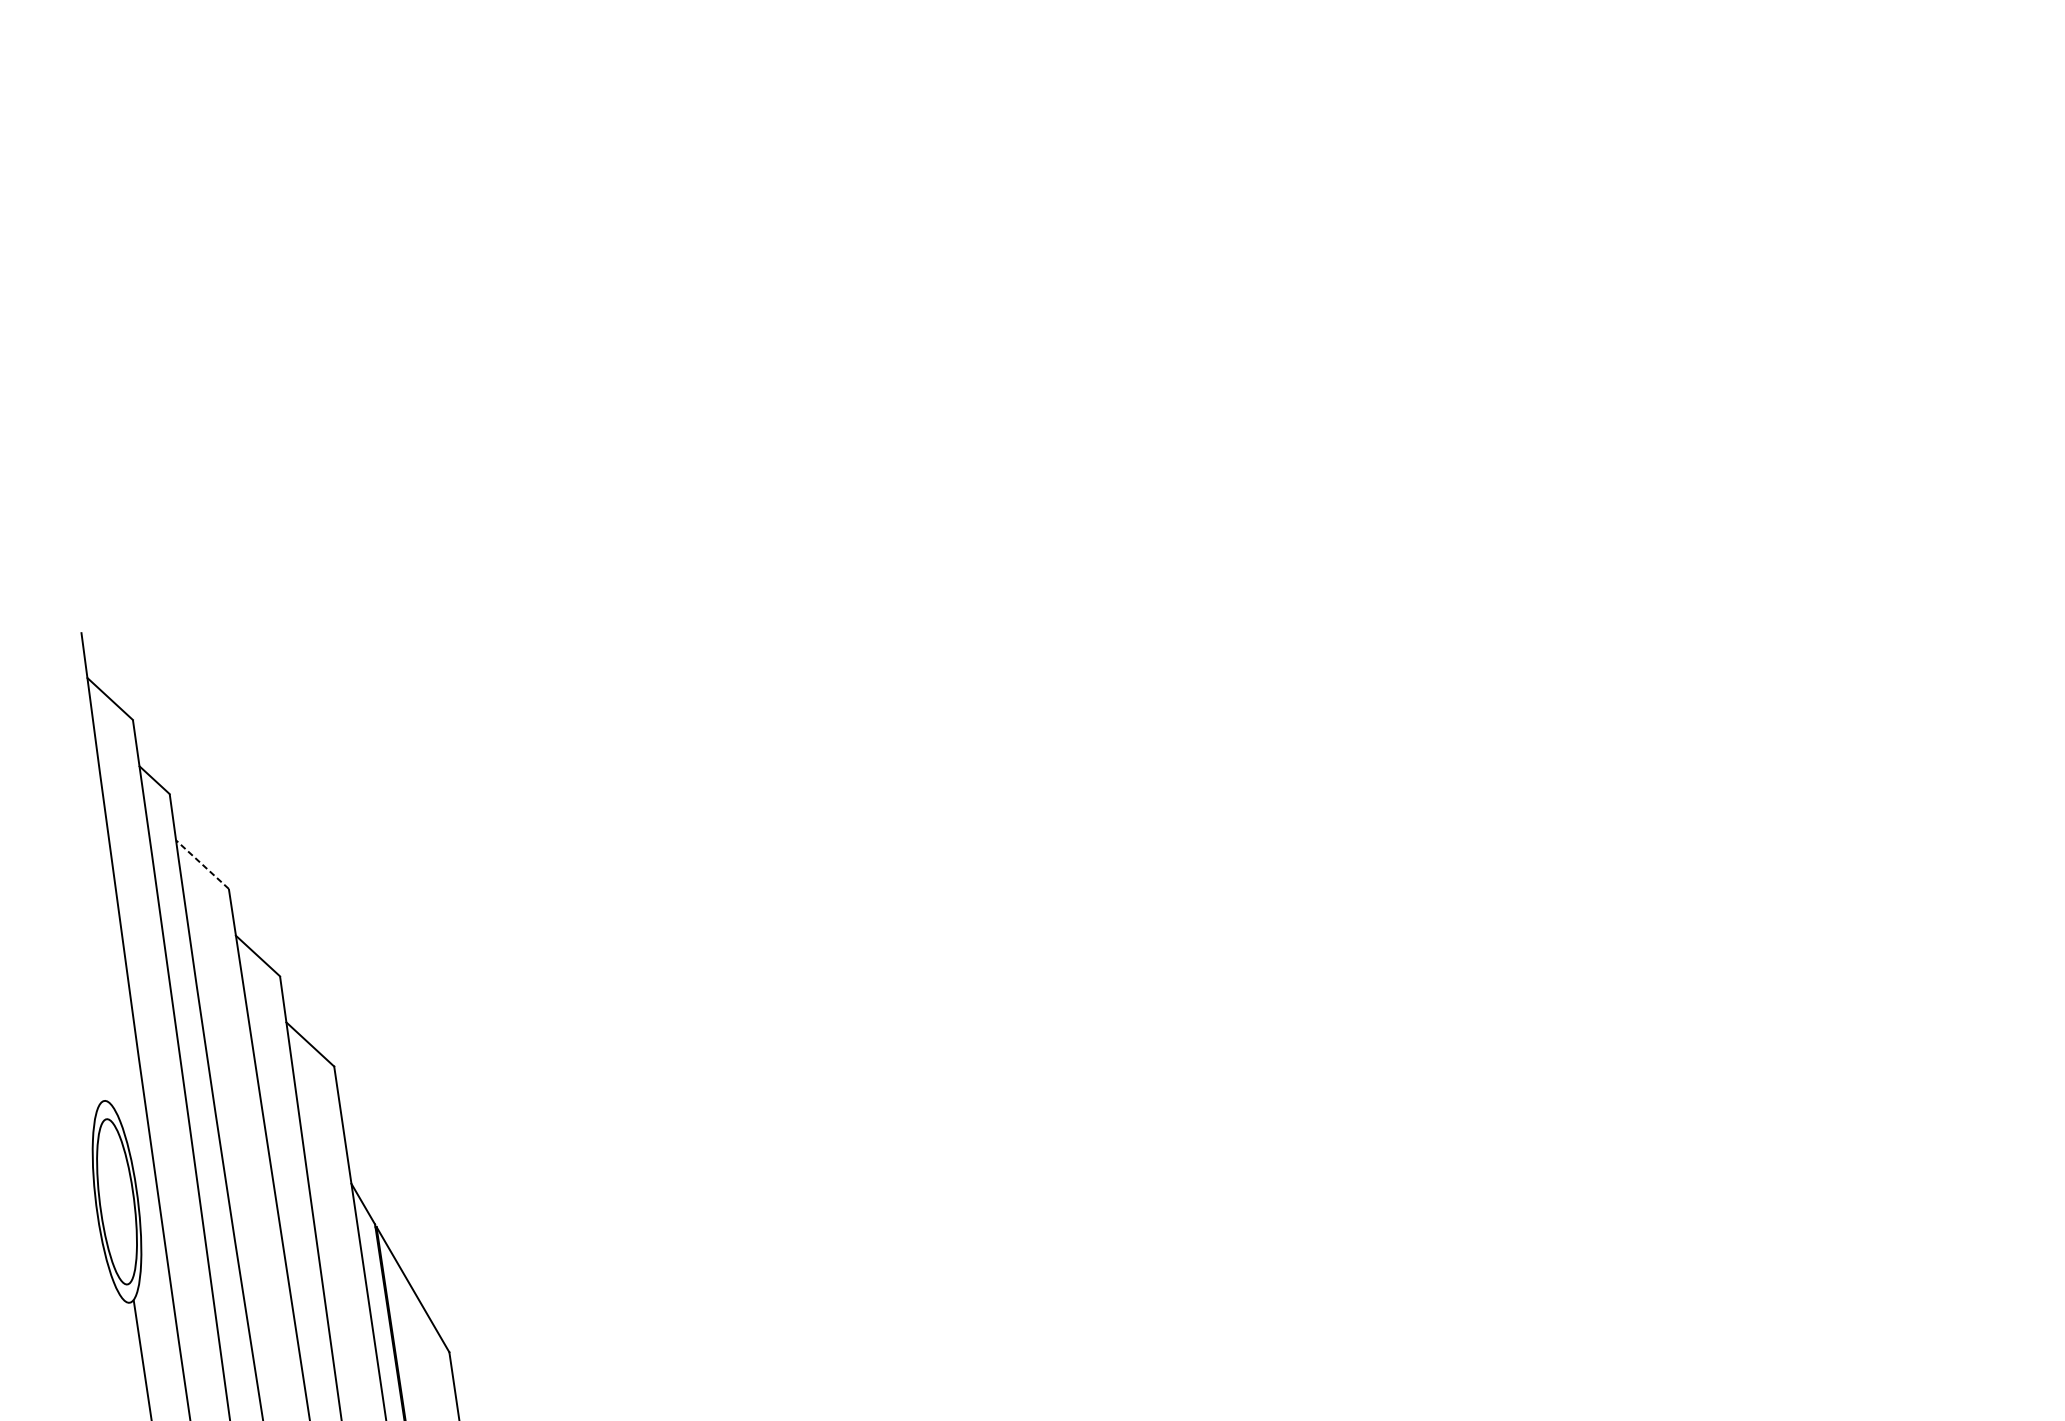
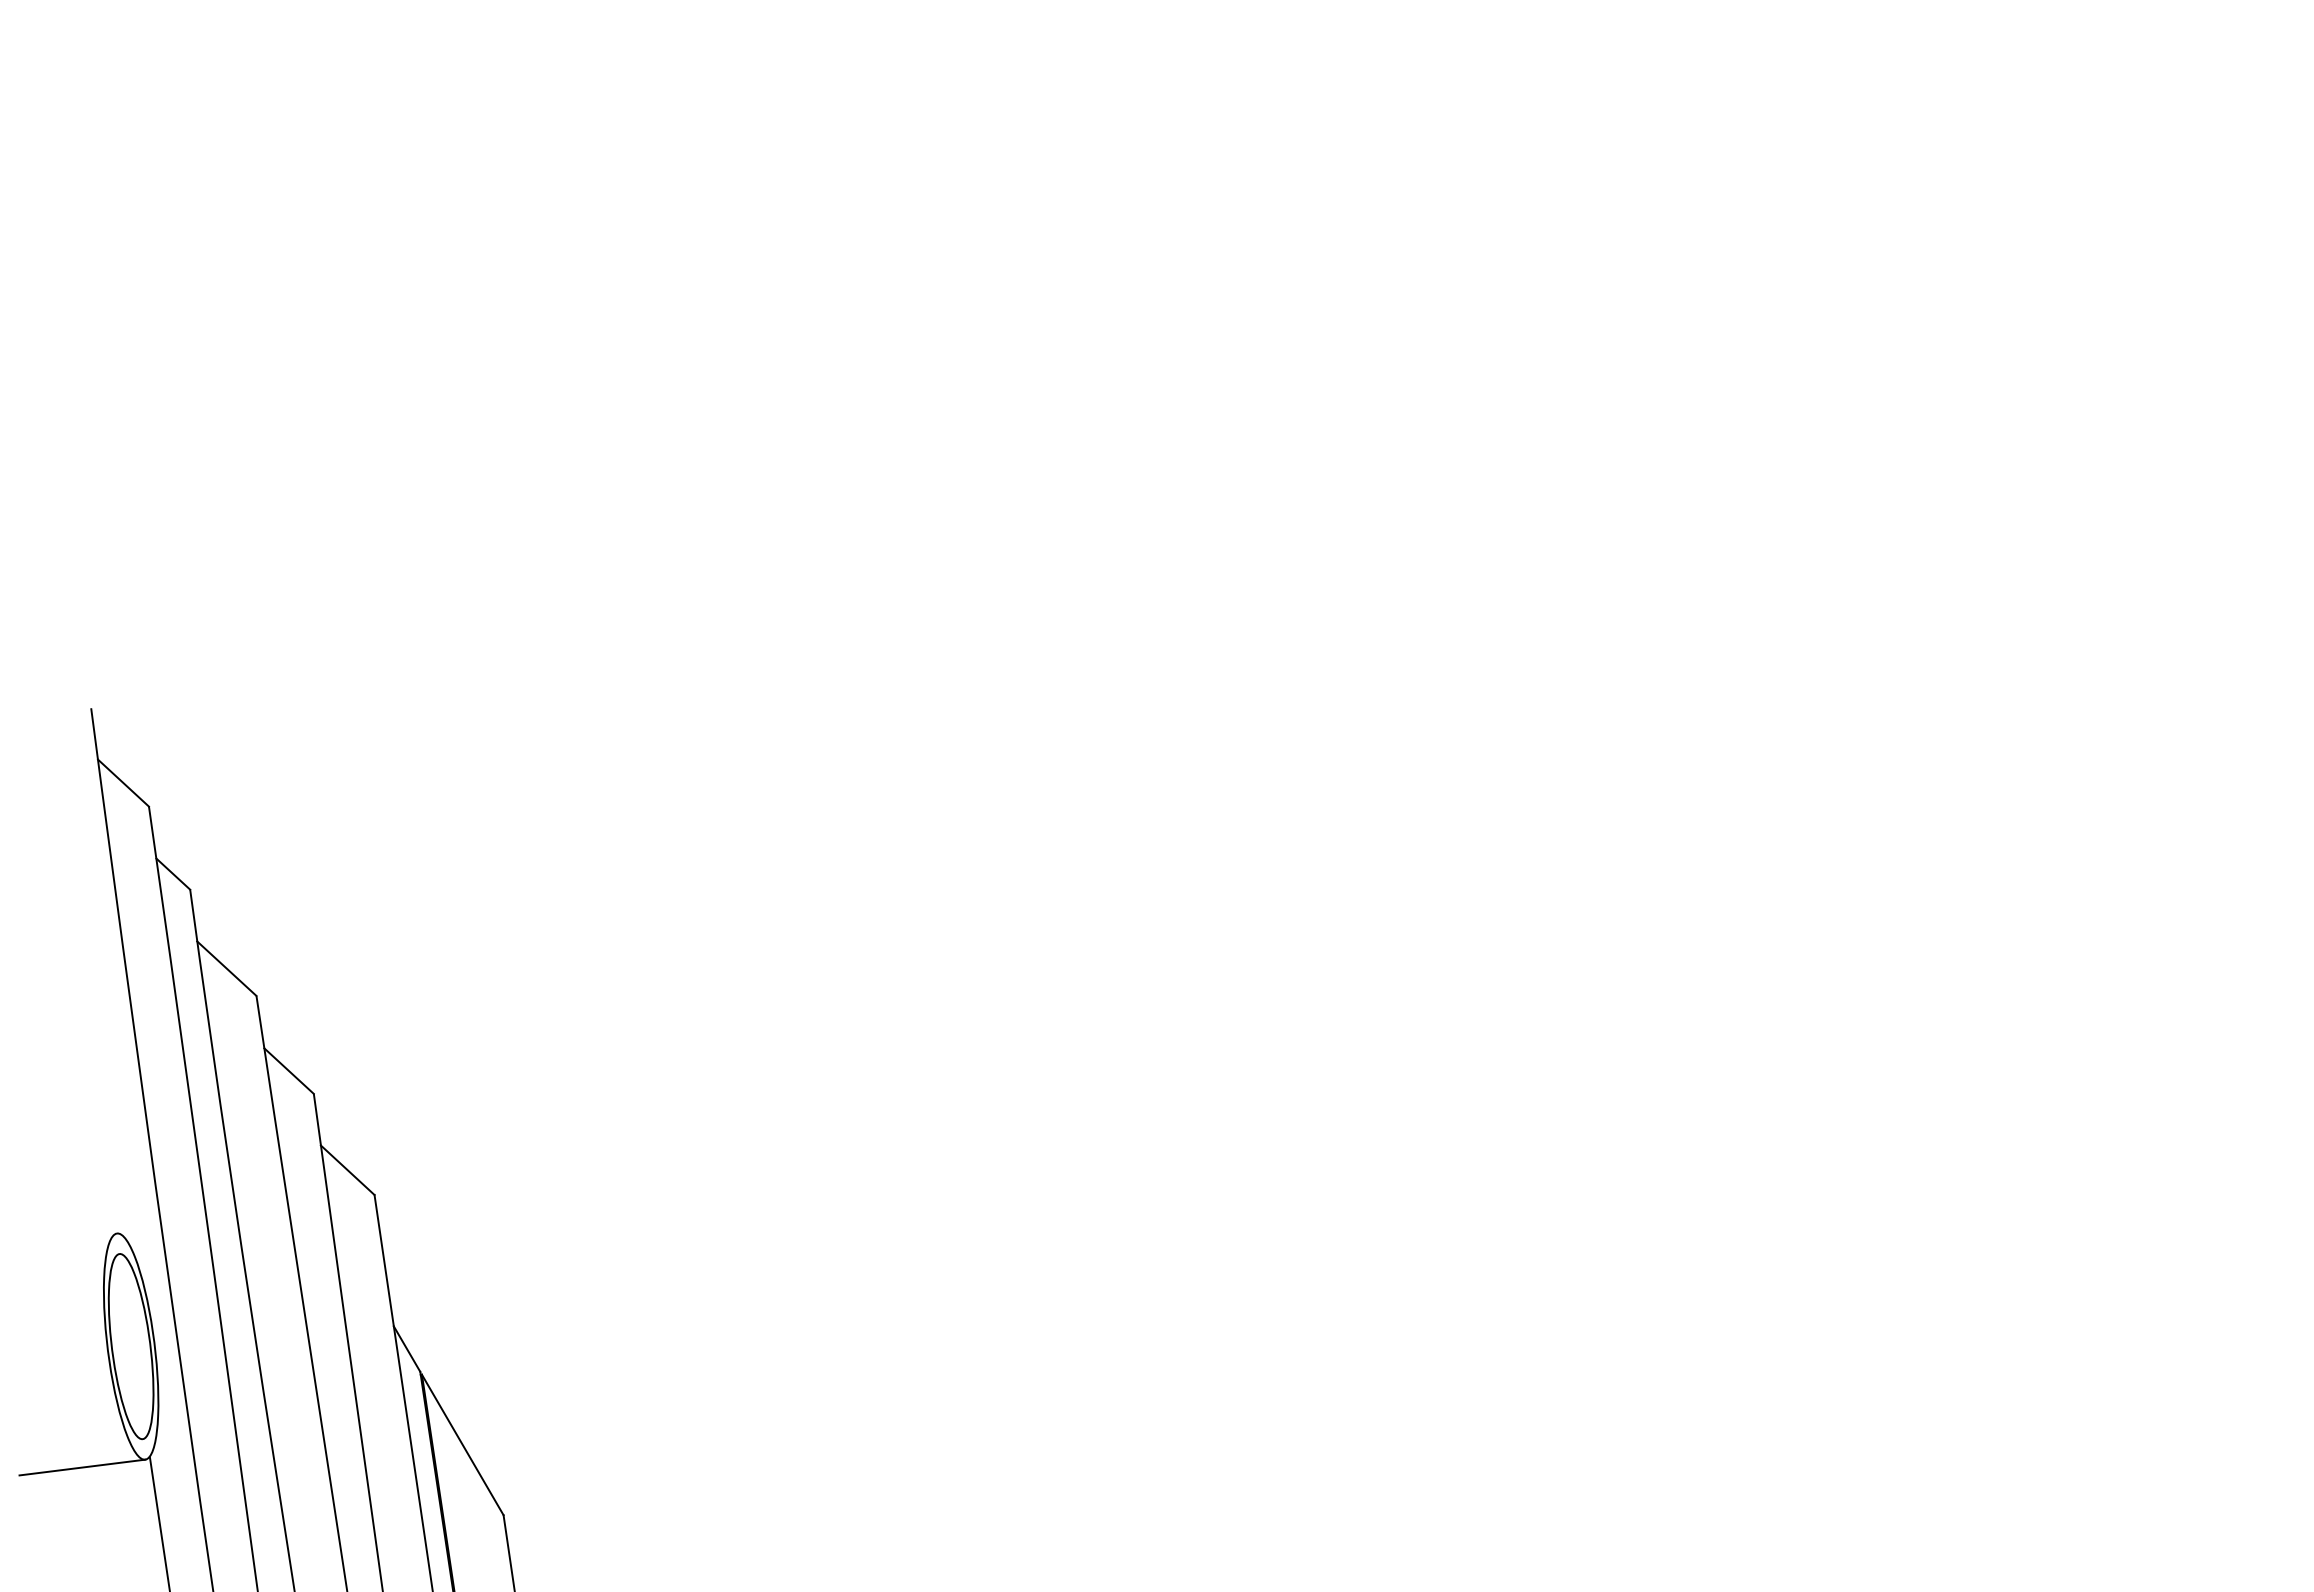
line: (202, 864) -> (226, 968), dashed -> solid
line: (73, 1309) -> (82, 1467), added

